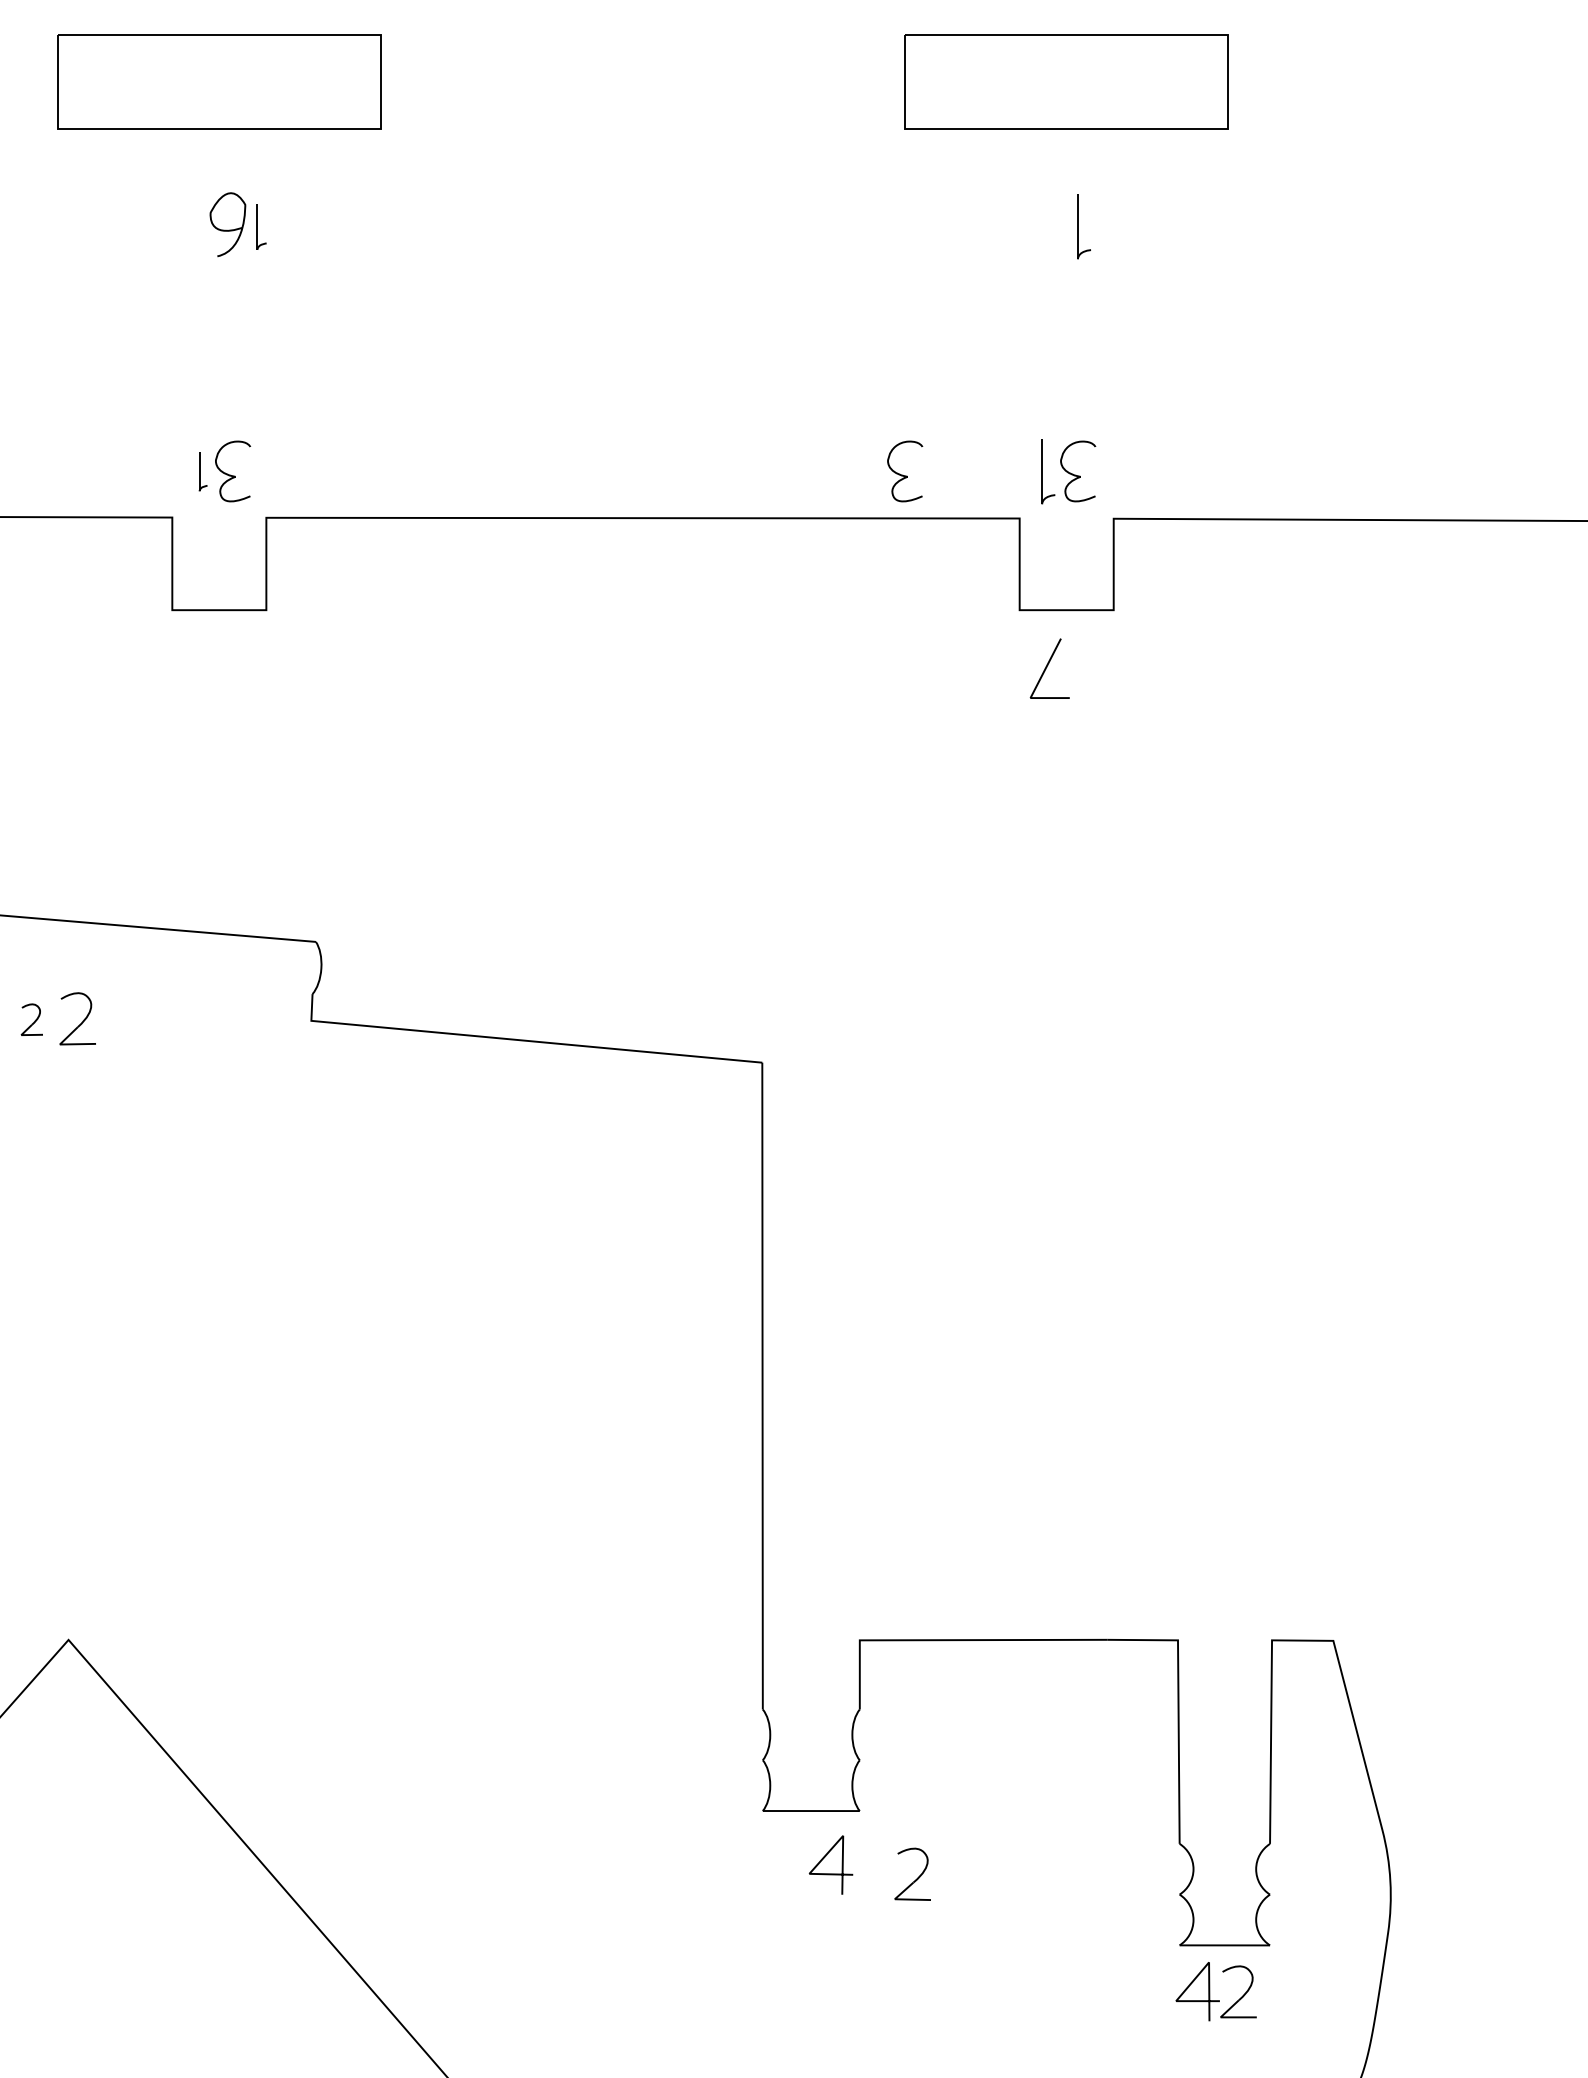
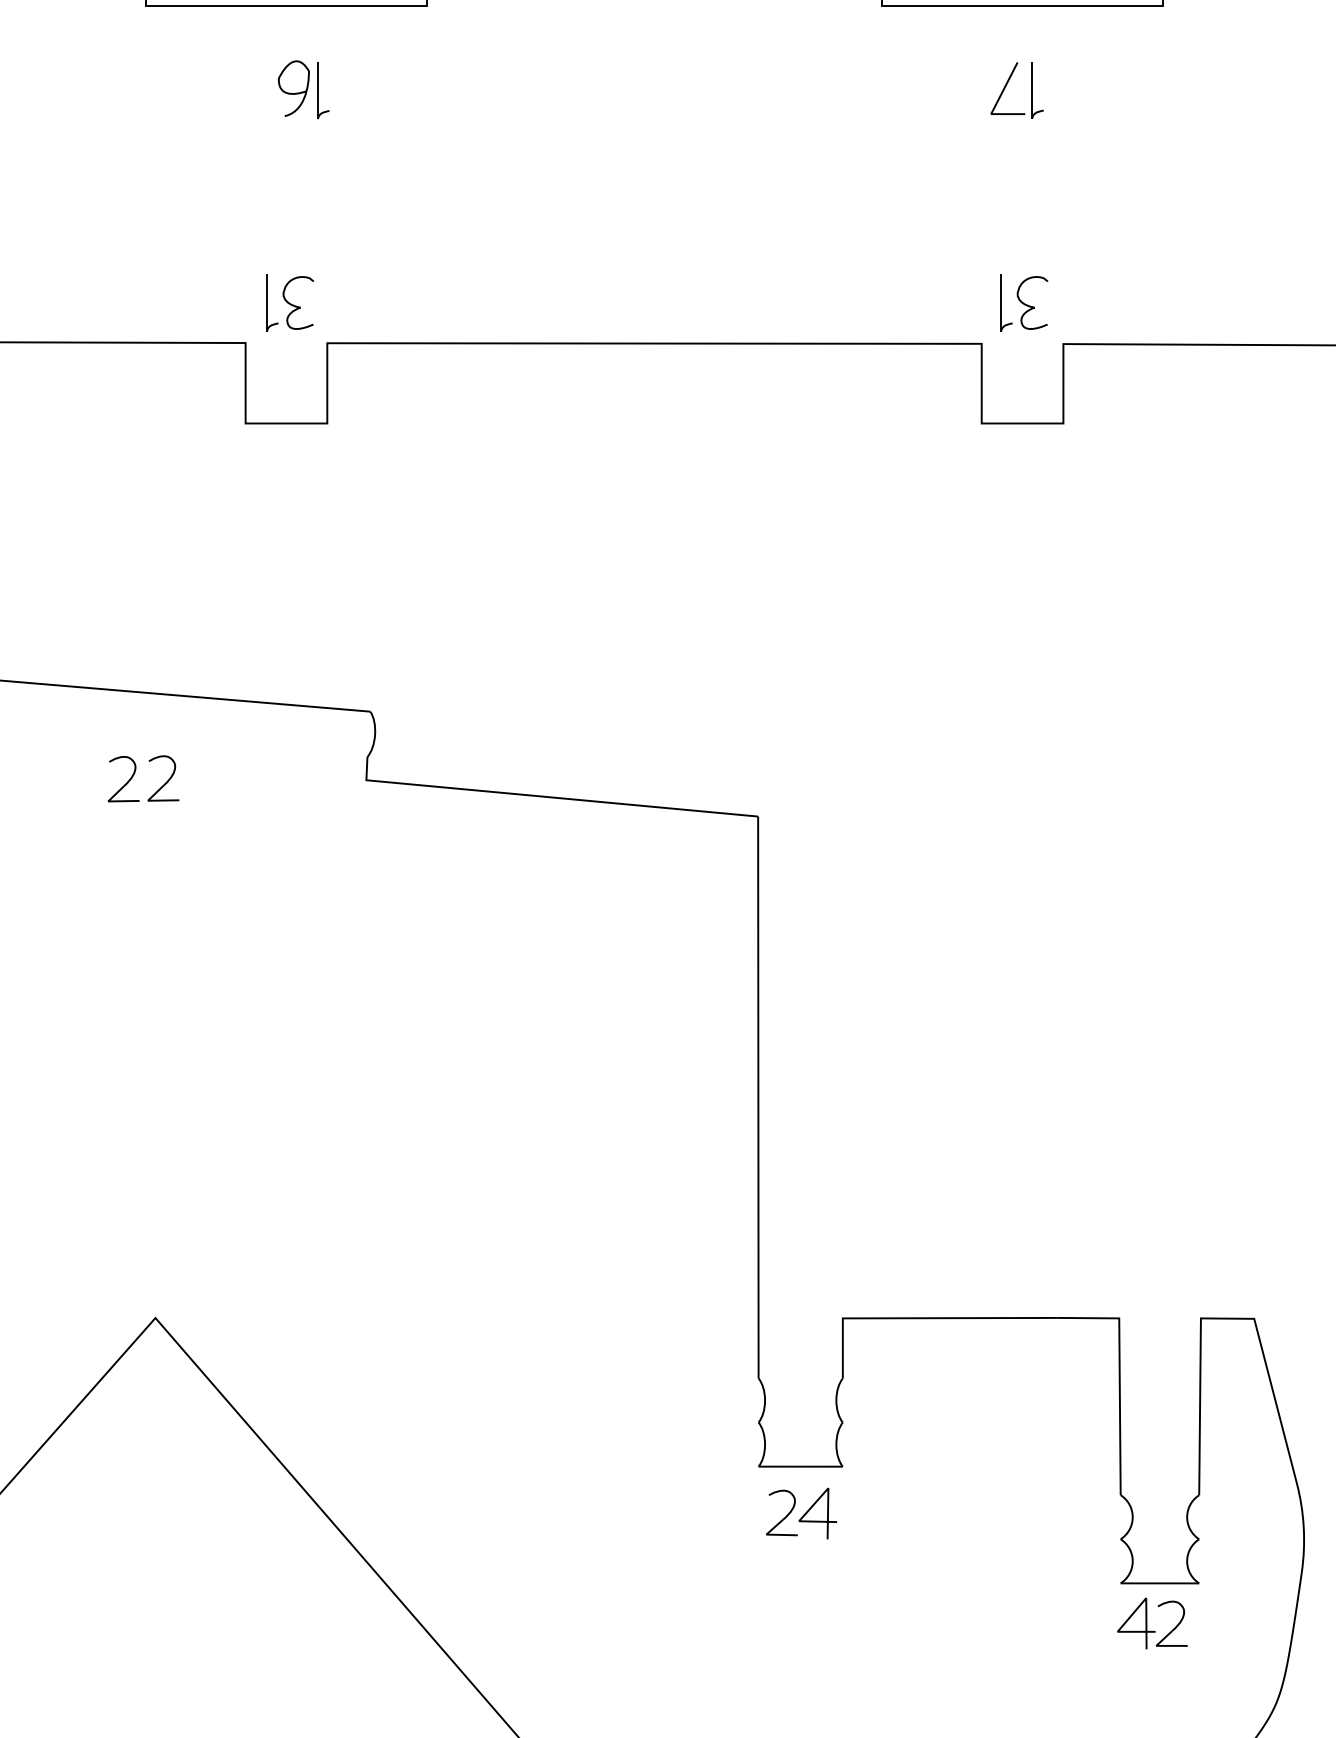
part: (261, 226) -> (323, 90), size x1.43
part: (203, 471) -> (272, 303), size x1.67
curve: (905, 475) -> (882, 306), removed
curve: (1047, 667) -> (1005, 87), moved
part: (31, 1019) -> (123, 779), size x1.67
part: (917, 1877) -> (786, 1515), moved

